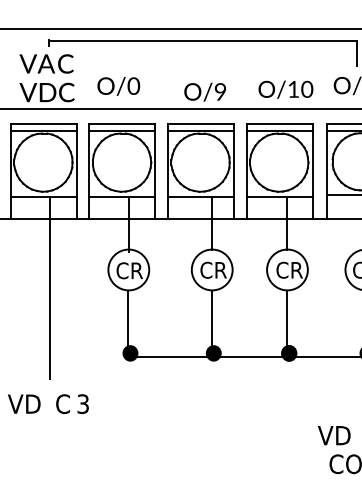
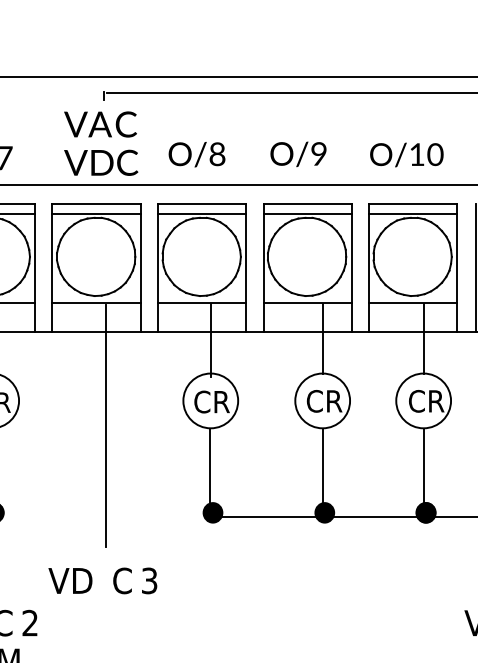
text: (133, 86) -> (217, 154), O/0 -> O/8
text: (285, 89) -> (406, 154), moved
text: (204, 91) -> (297, 153), moved

